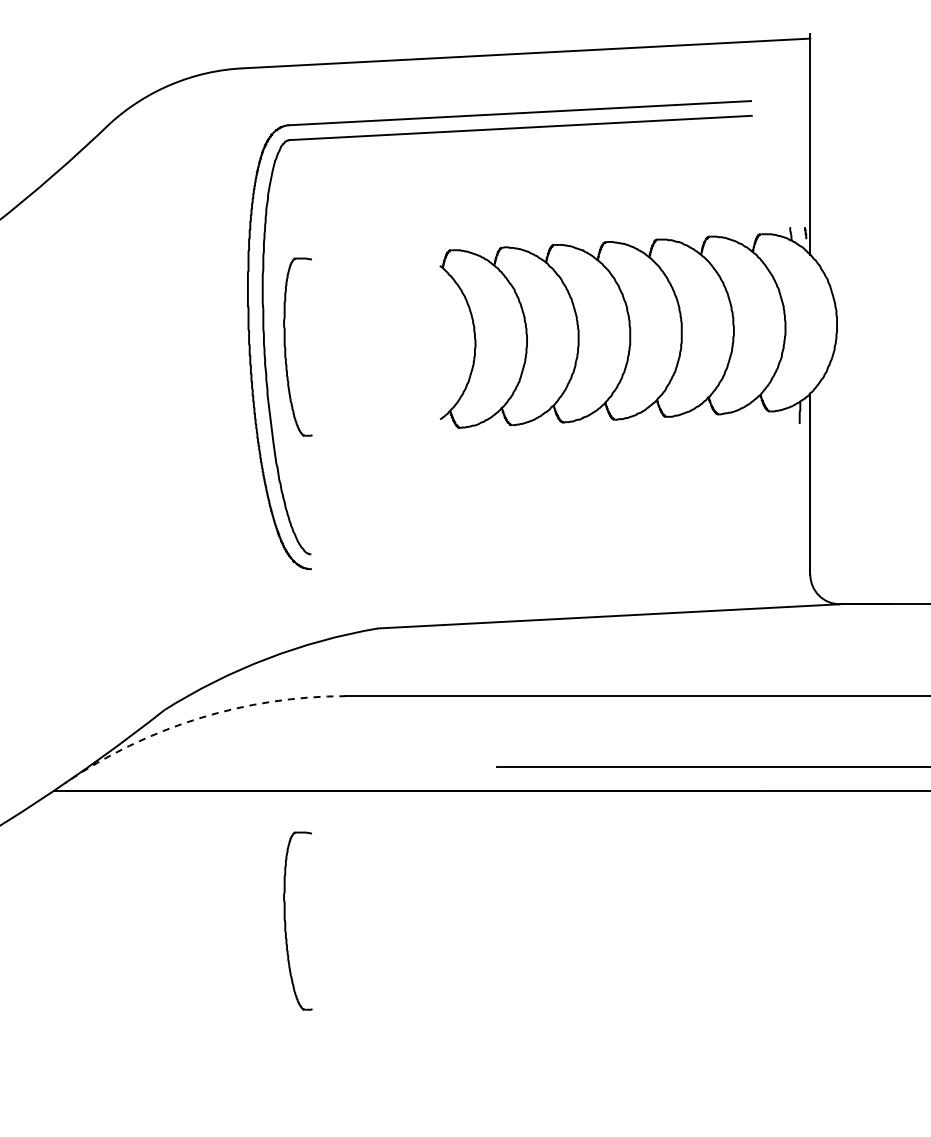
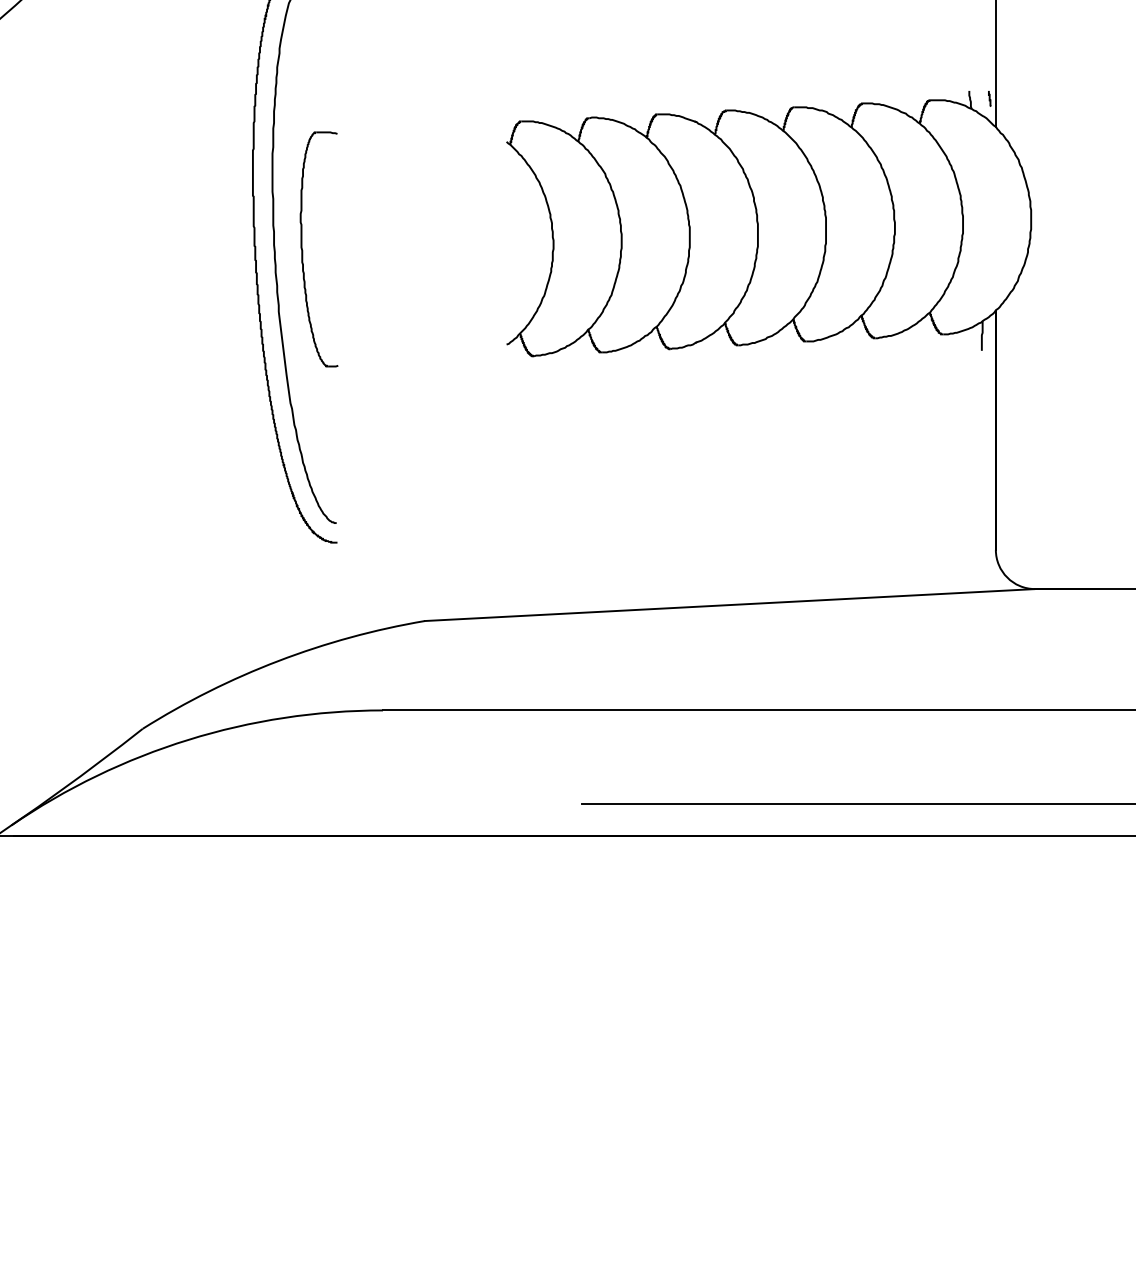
arc: (199, 718) -> (188, 739), dashed -> solid
part: (286, 921) -> (303, 1008), removed

